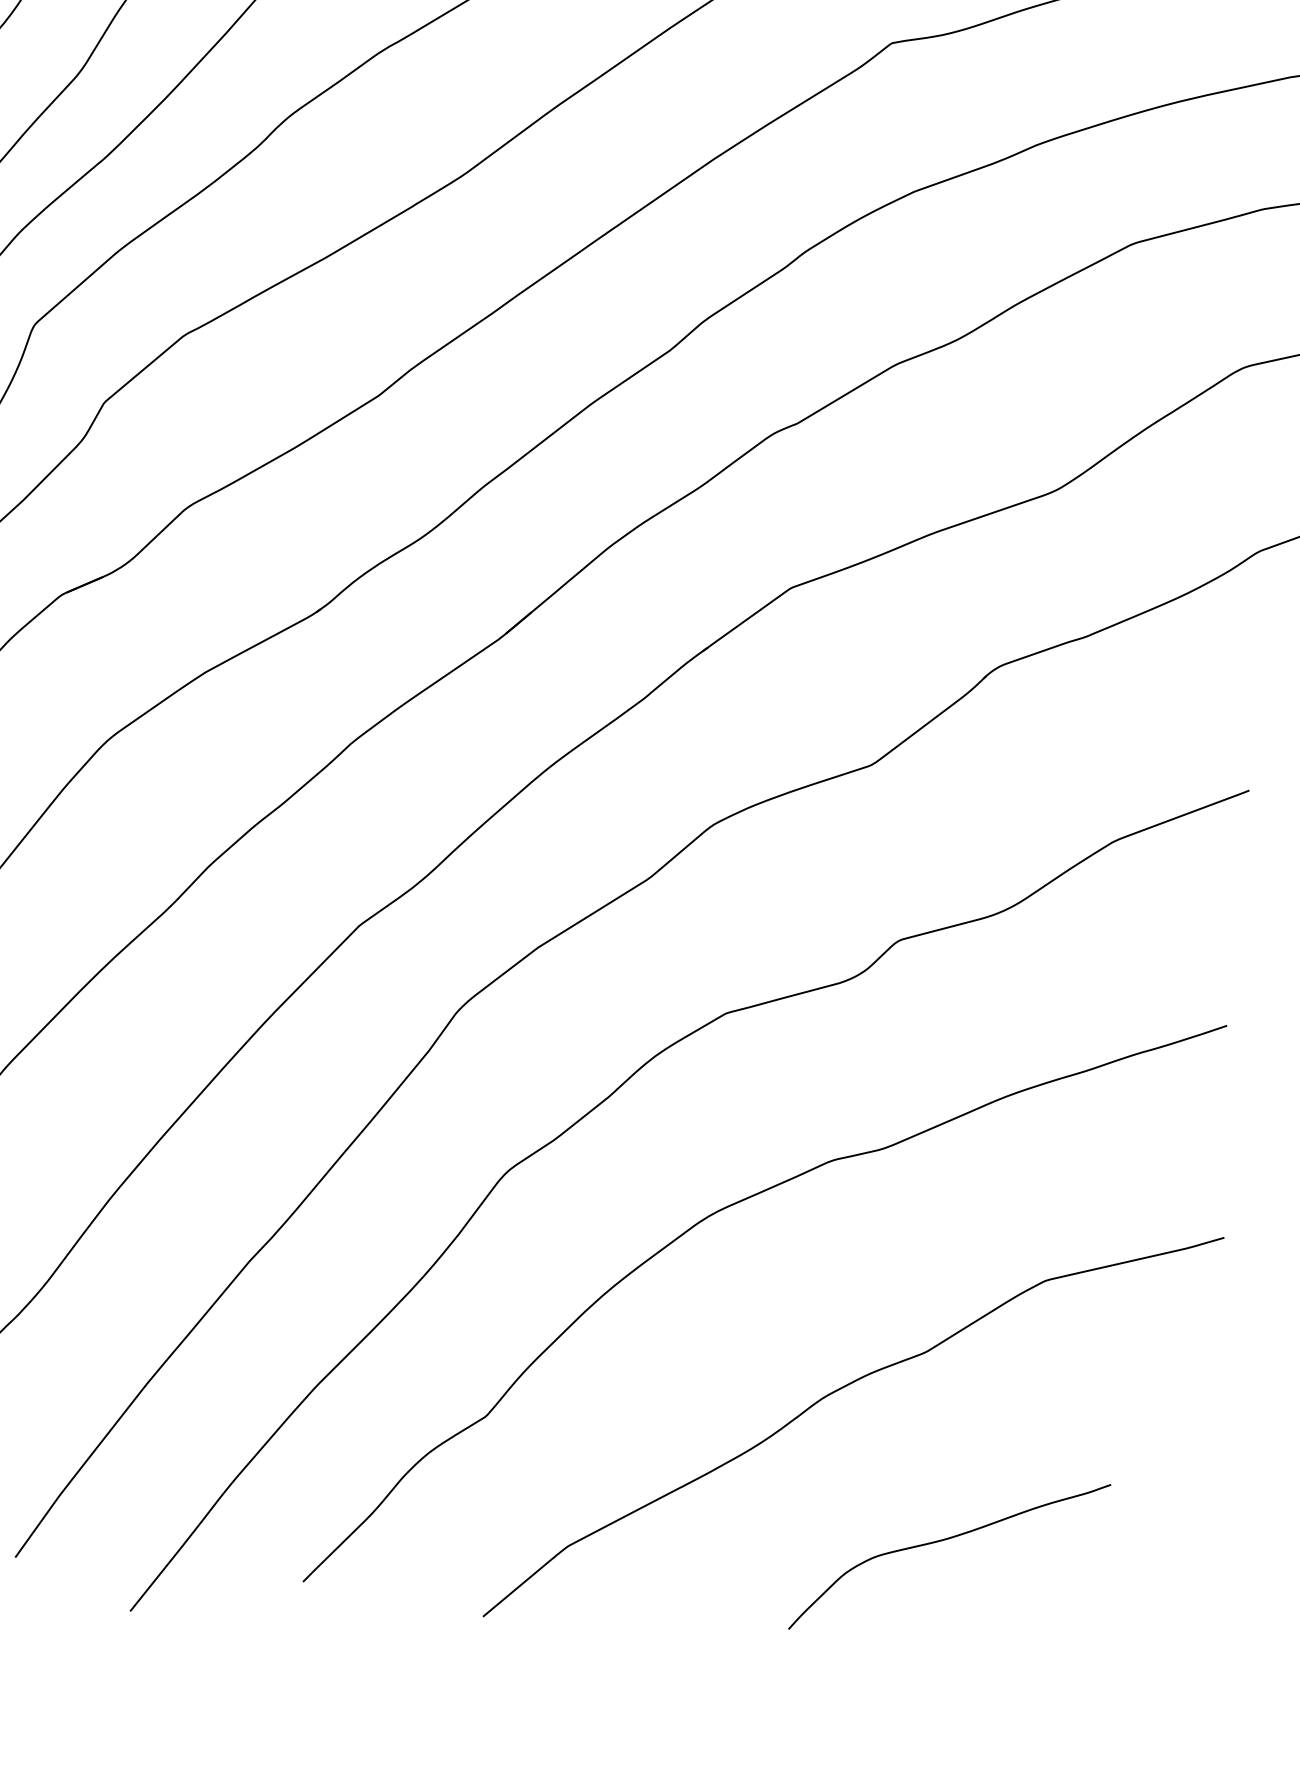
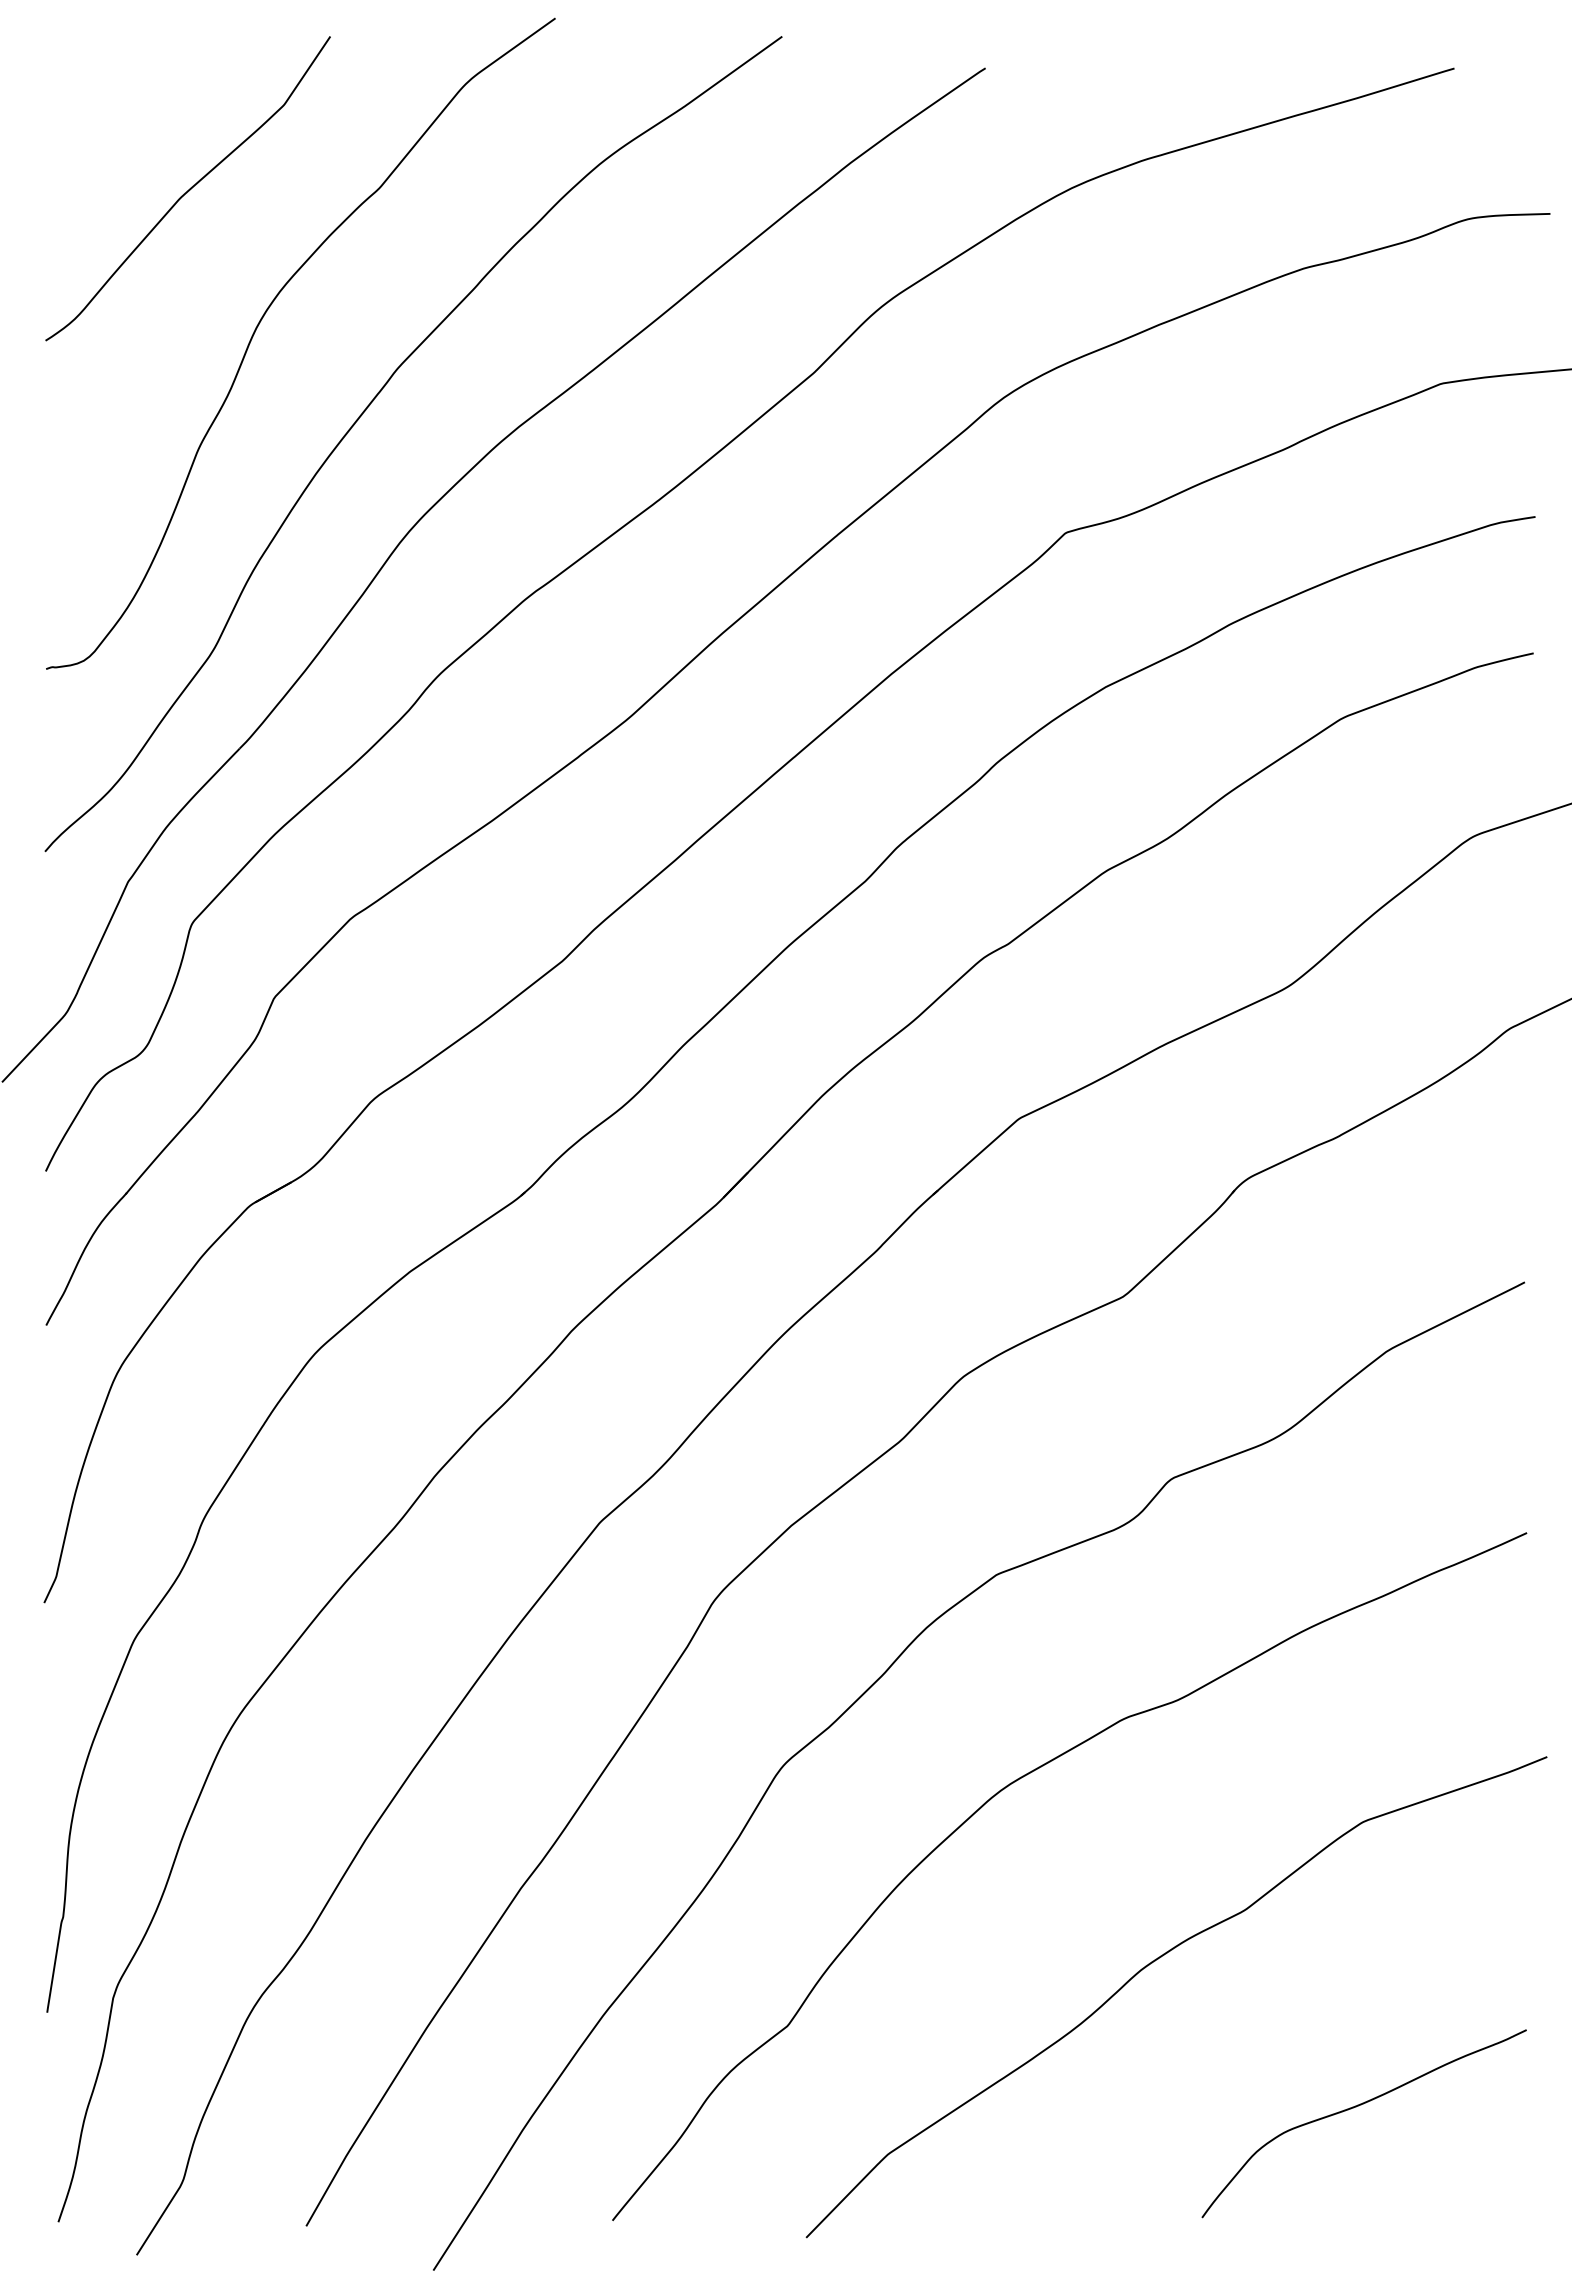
curve: (944, 1540) -> (1356, 2107), moved

